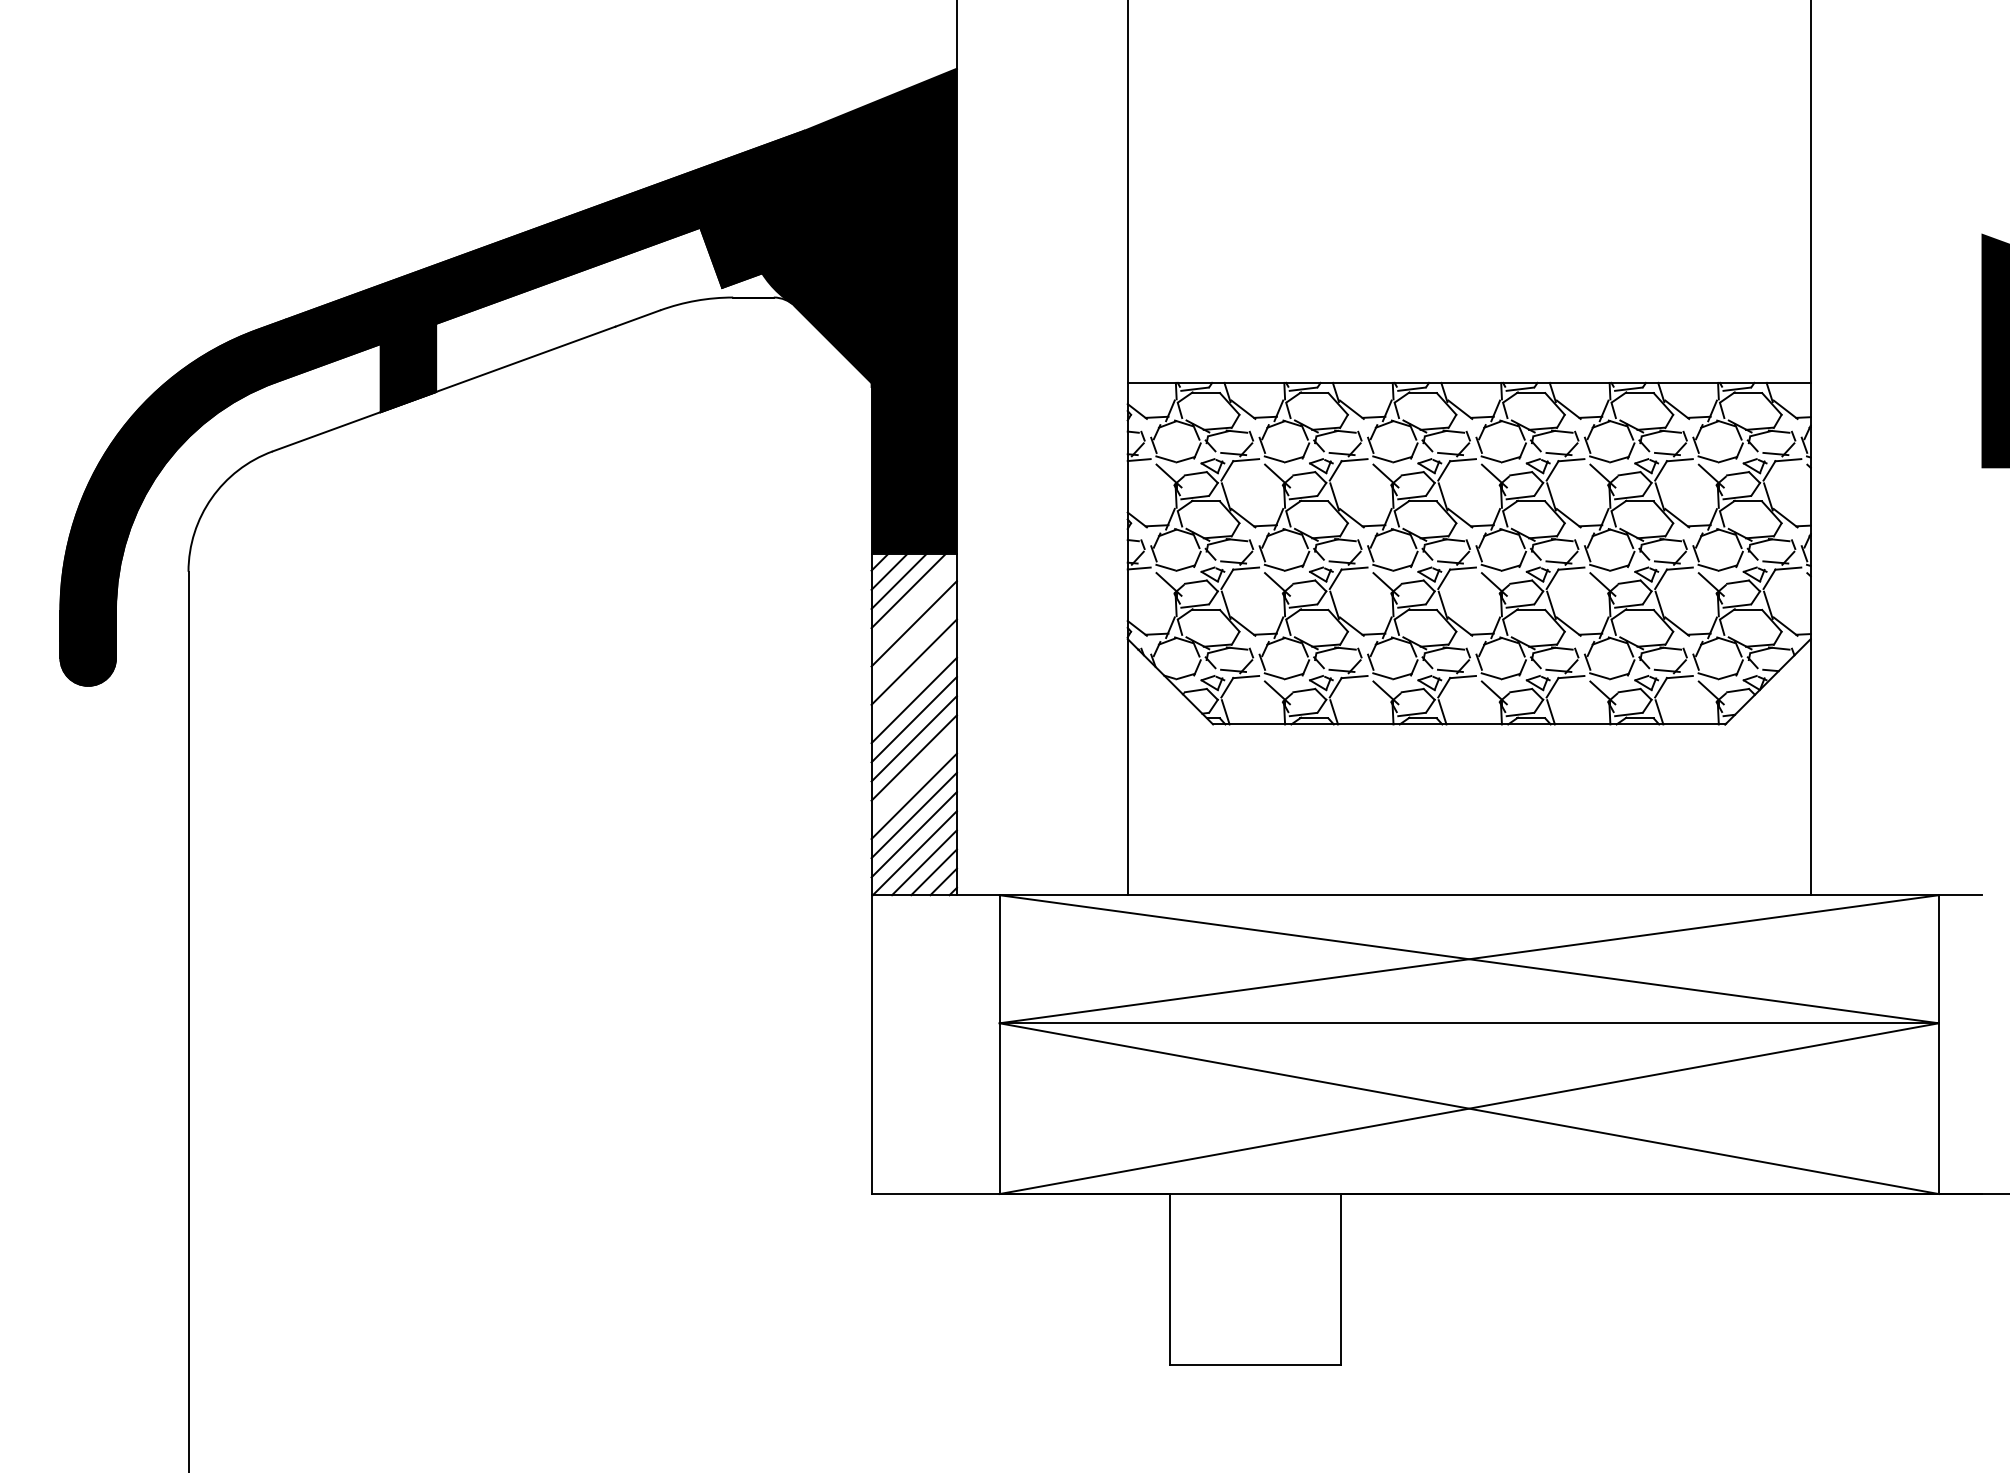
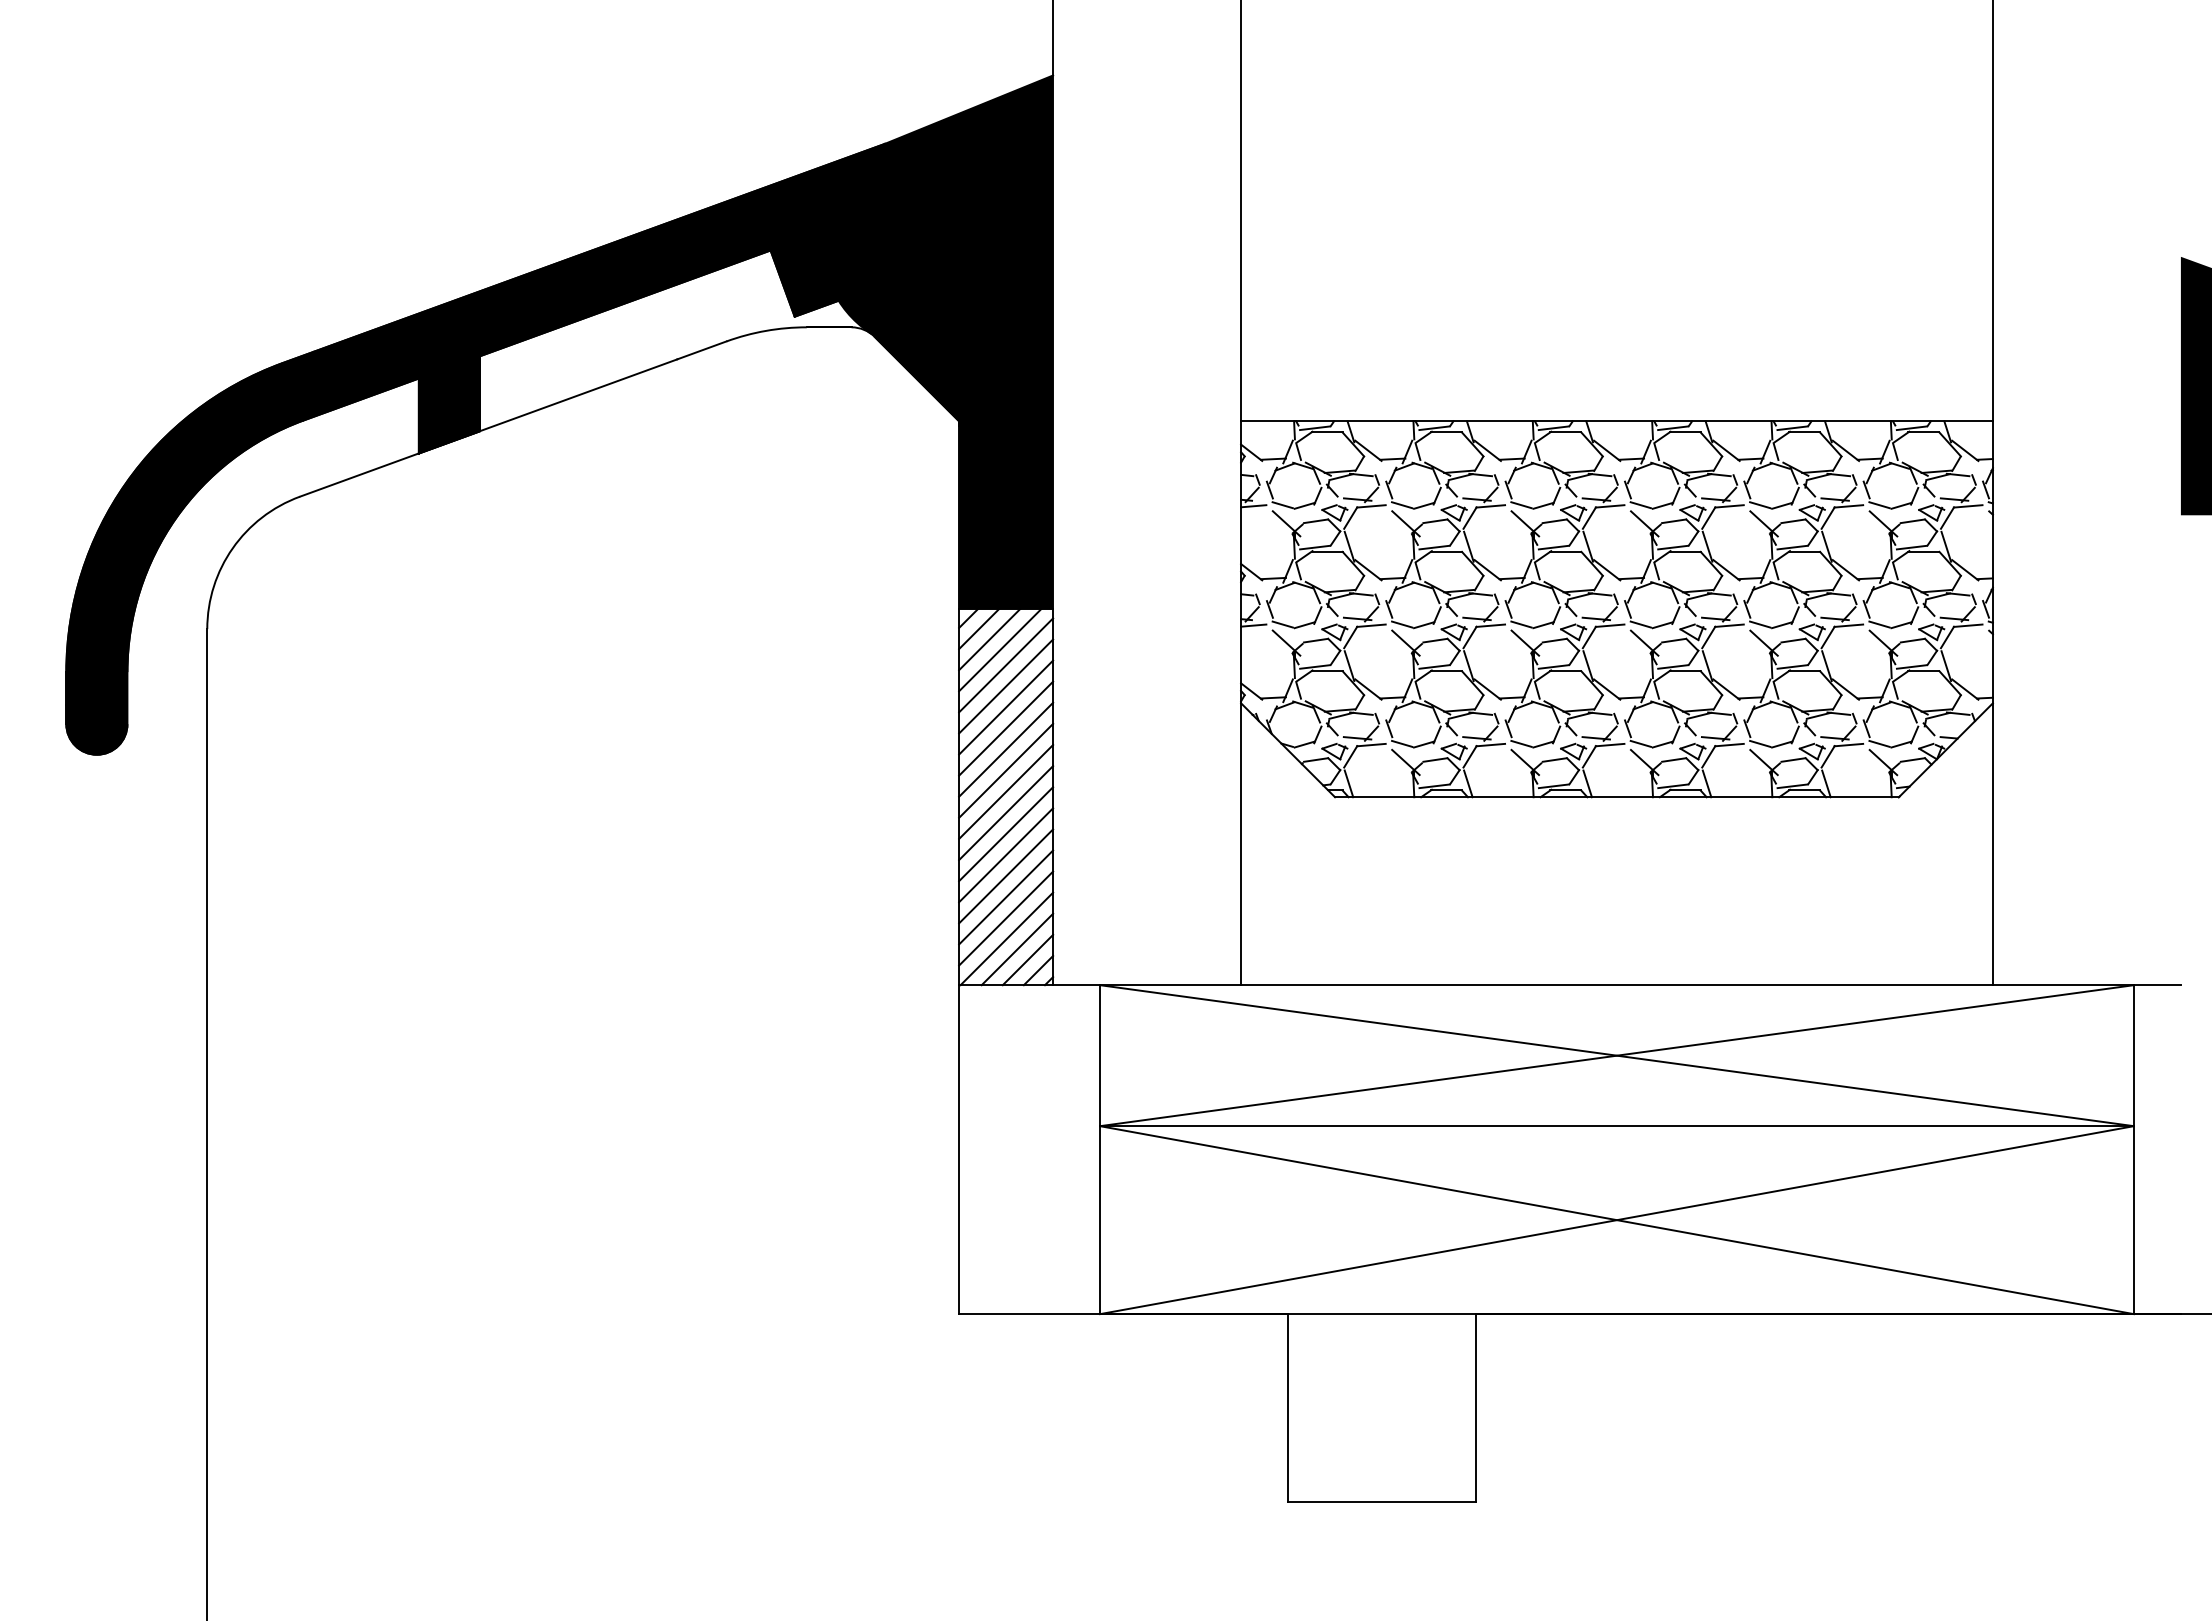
line: (914, 604) -> (1006, 665), added
line: (914, 642) -> (1006, 707), added
line: (914, 681) -> (1006, 749), added
line: (914, 777) -> (1006, 855), added

